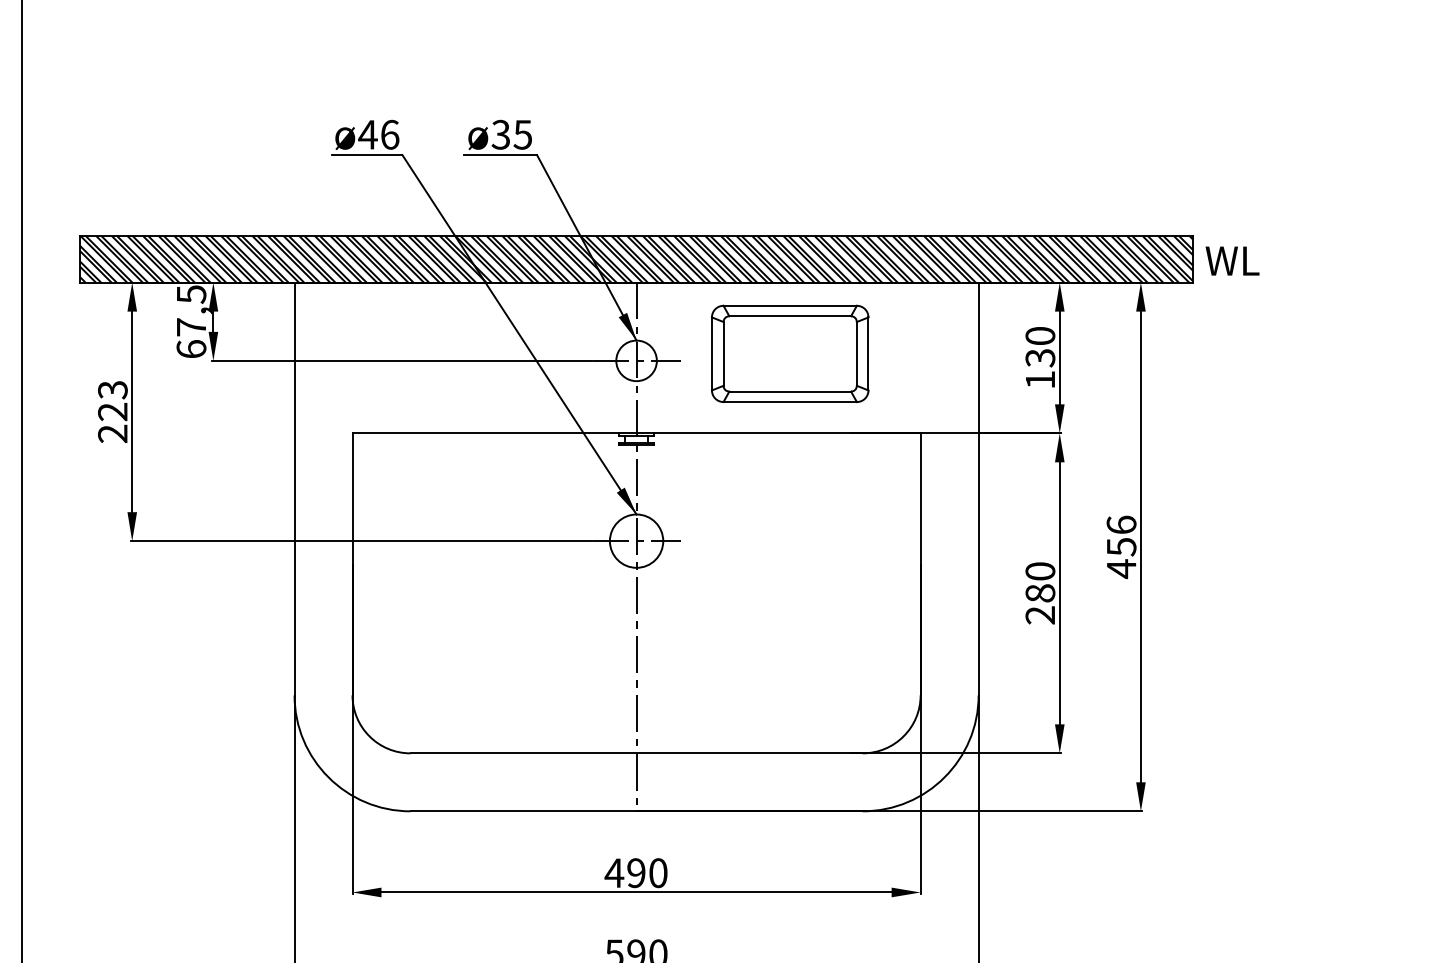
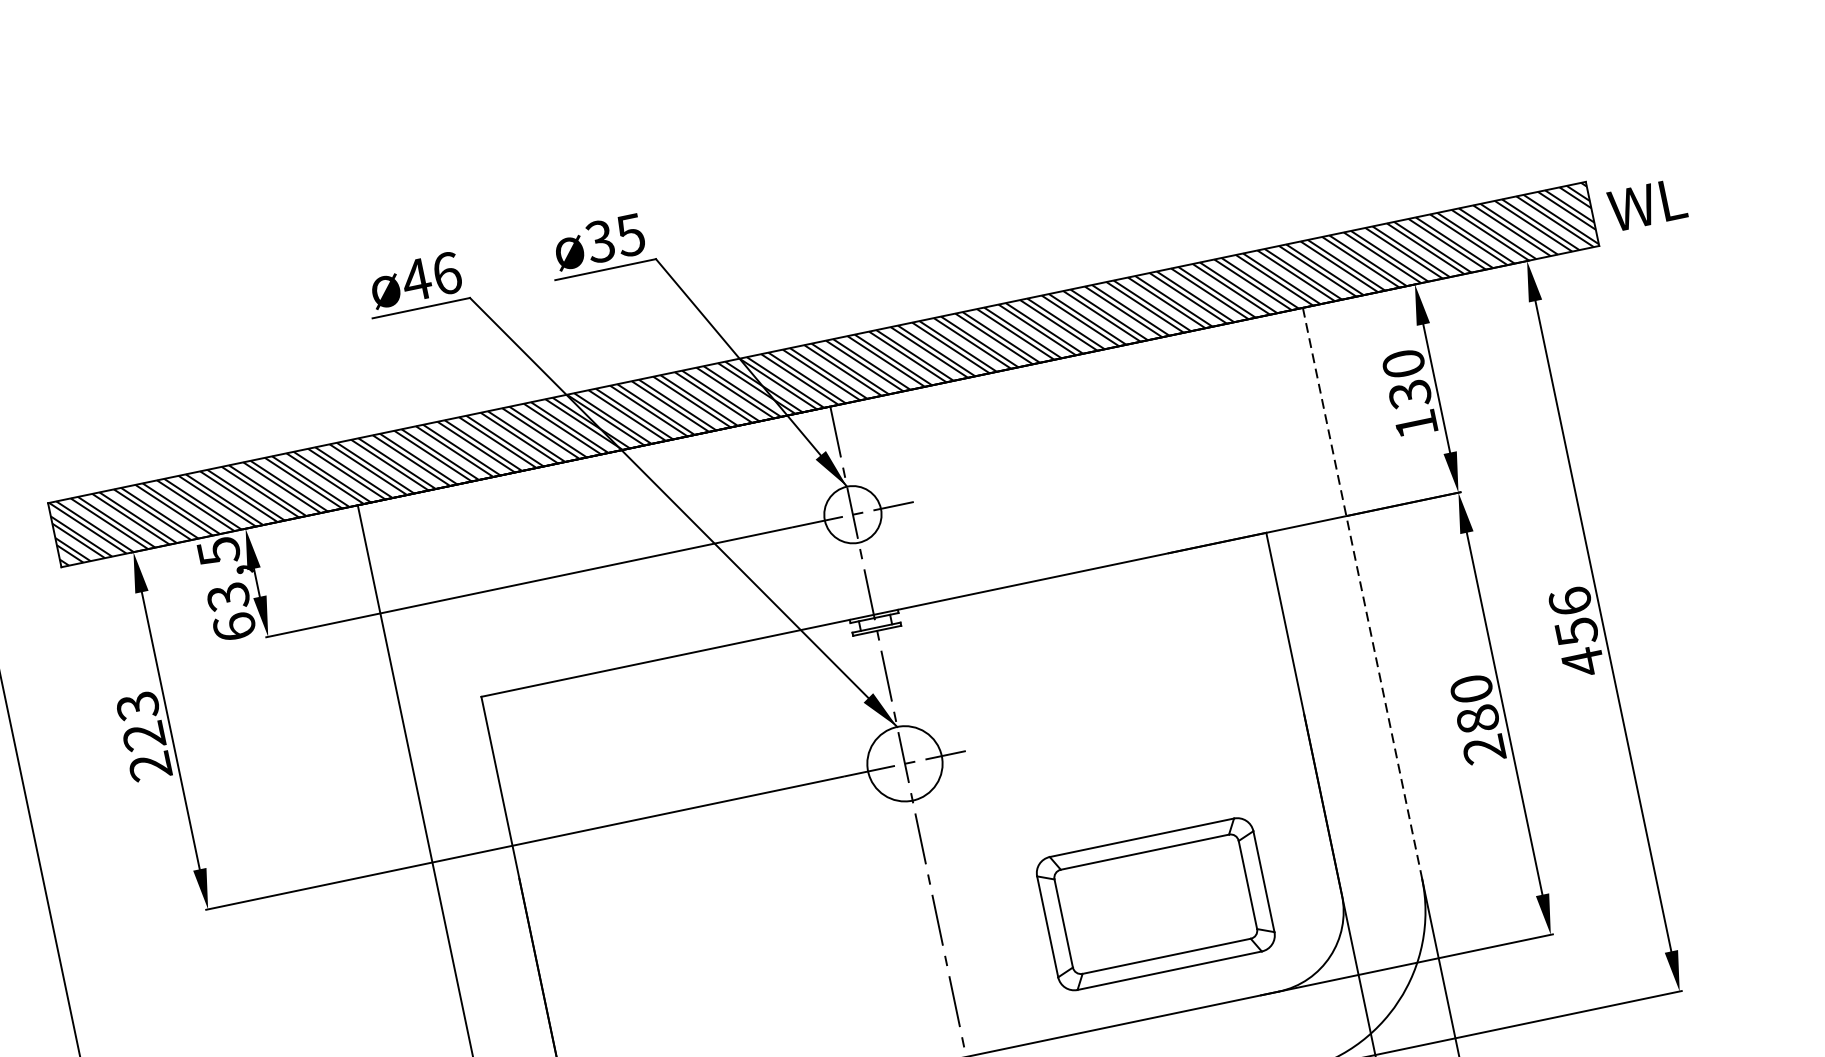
text: (191, 327) -> (228, 597), 67,5 -> 63,5
part: (790, 353) -> (1156, 903), moved
line: (978, 489) -> (1362, 593), solid -> dashed

